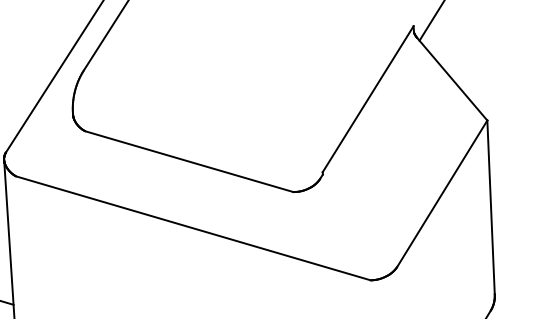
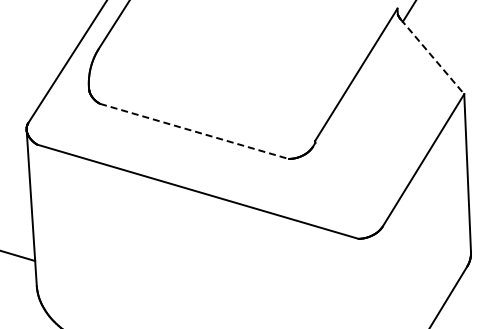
line: (452, 80) -> (432, 57), solid -> dashed
line: (189, 161) -> (194, 131), solid -> dashed

